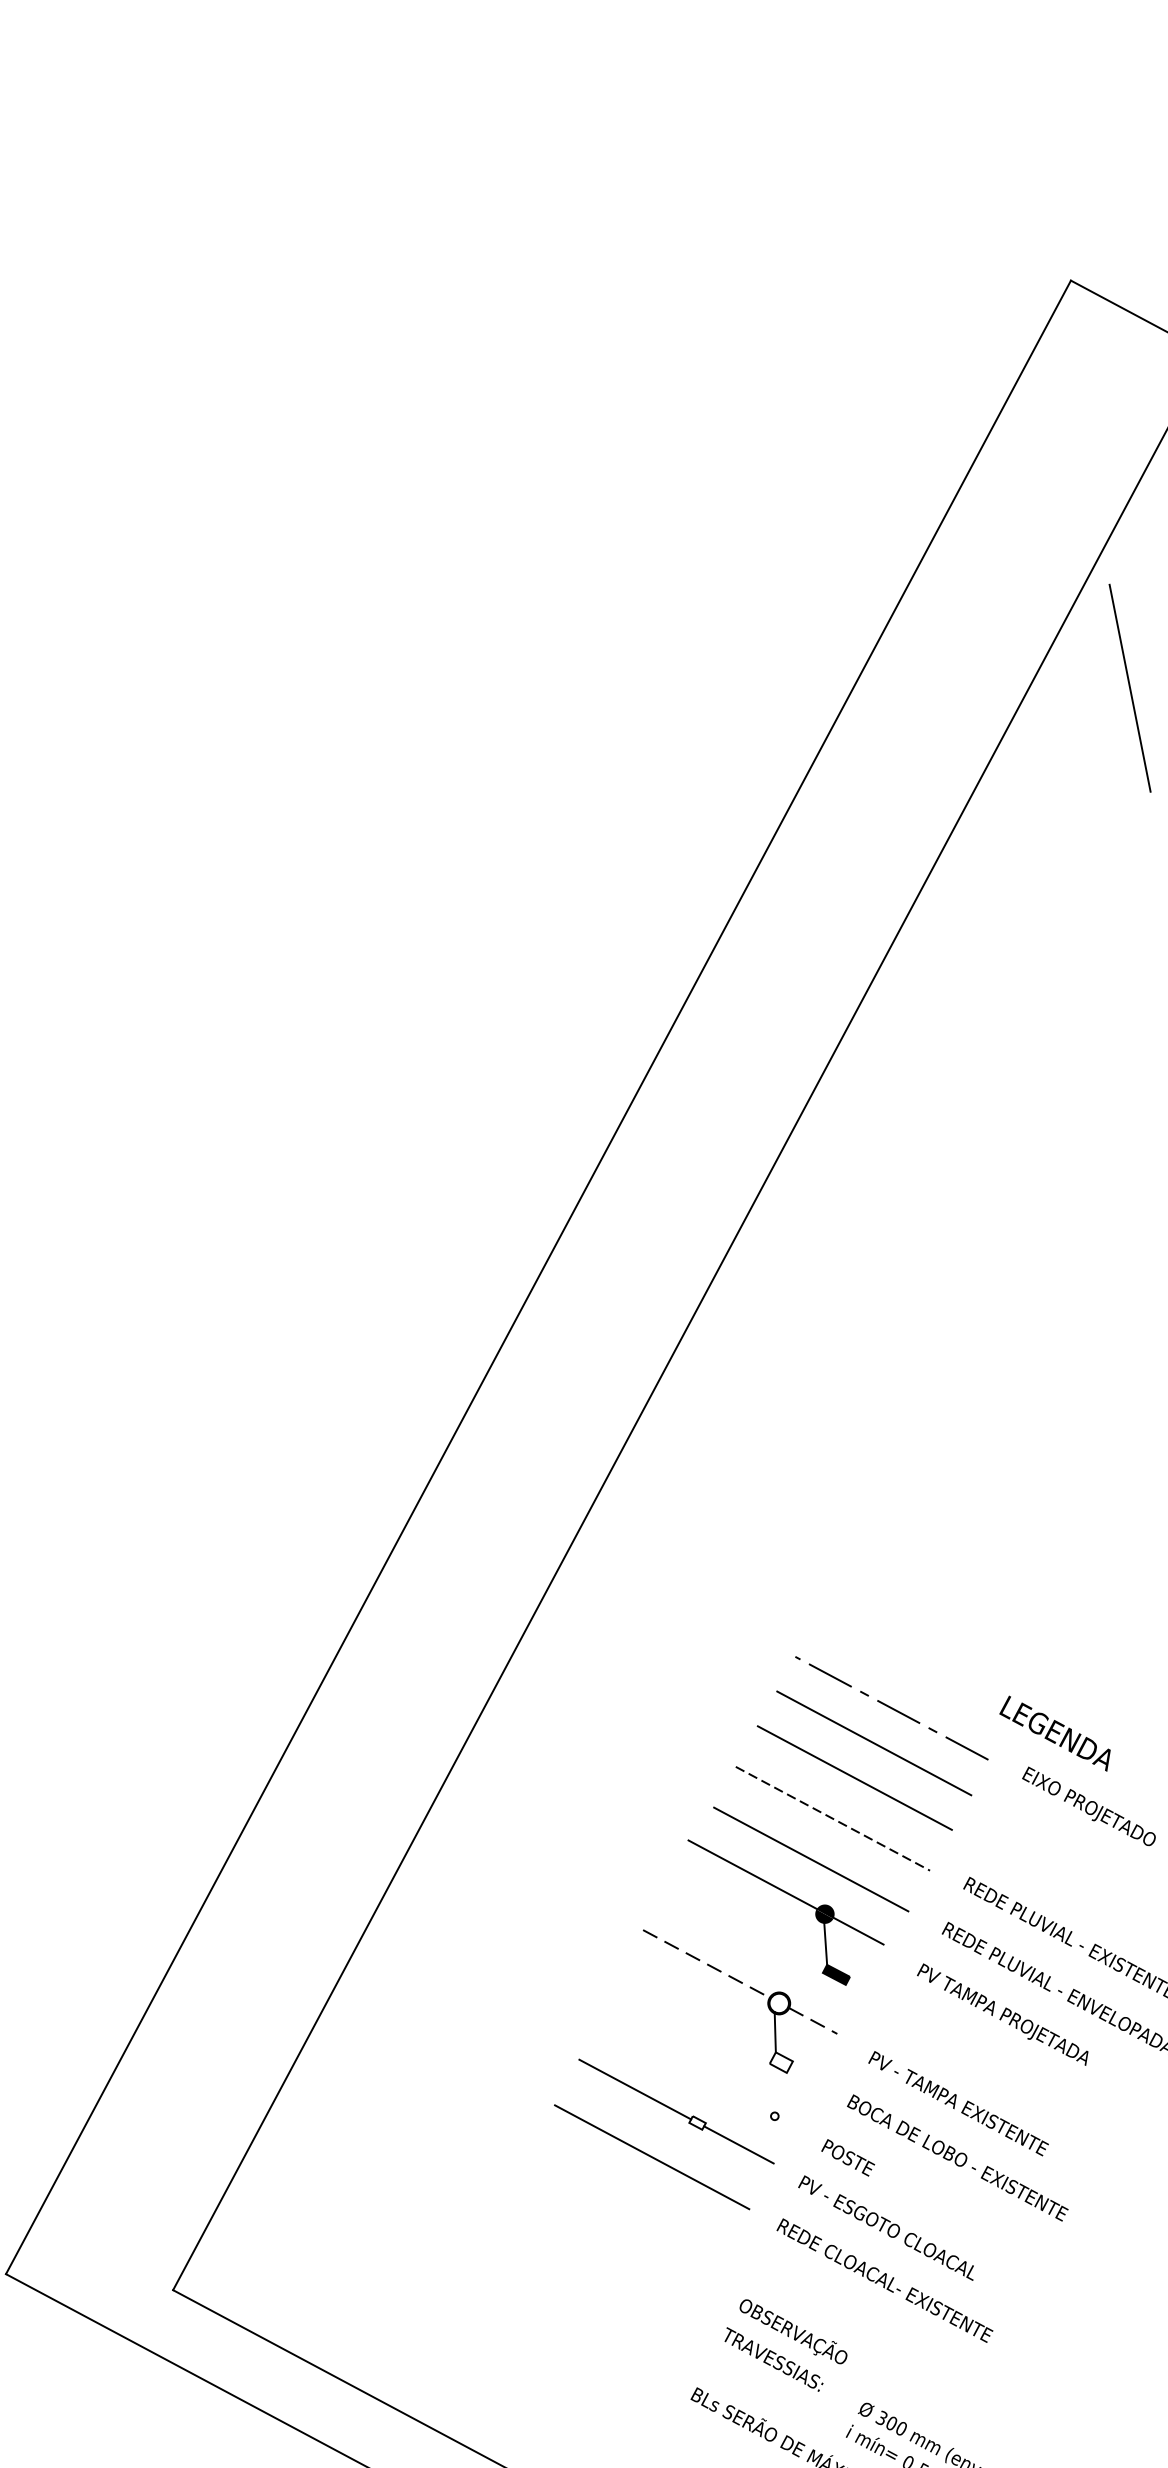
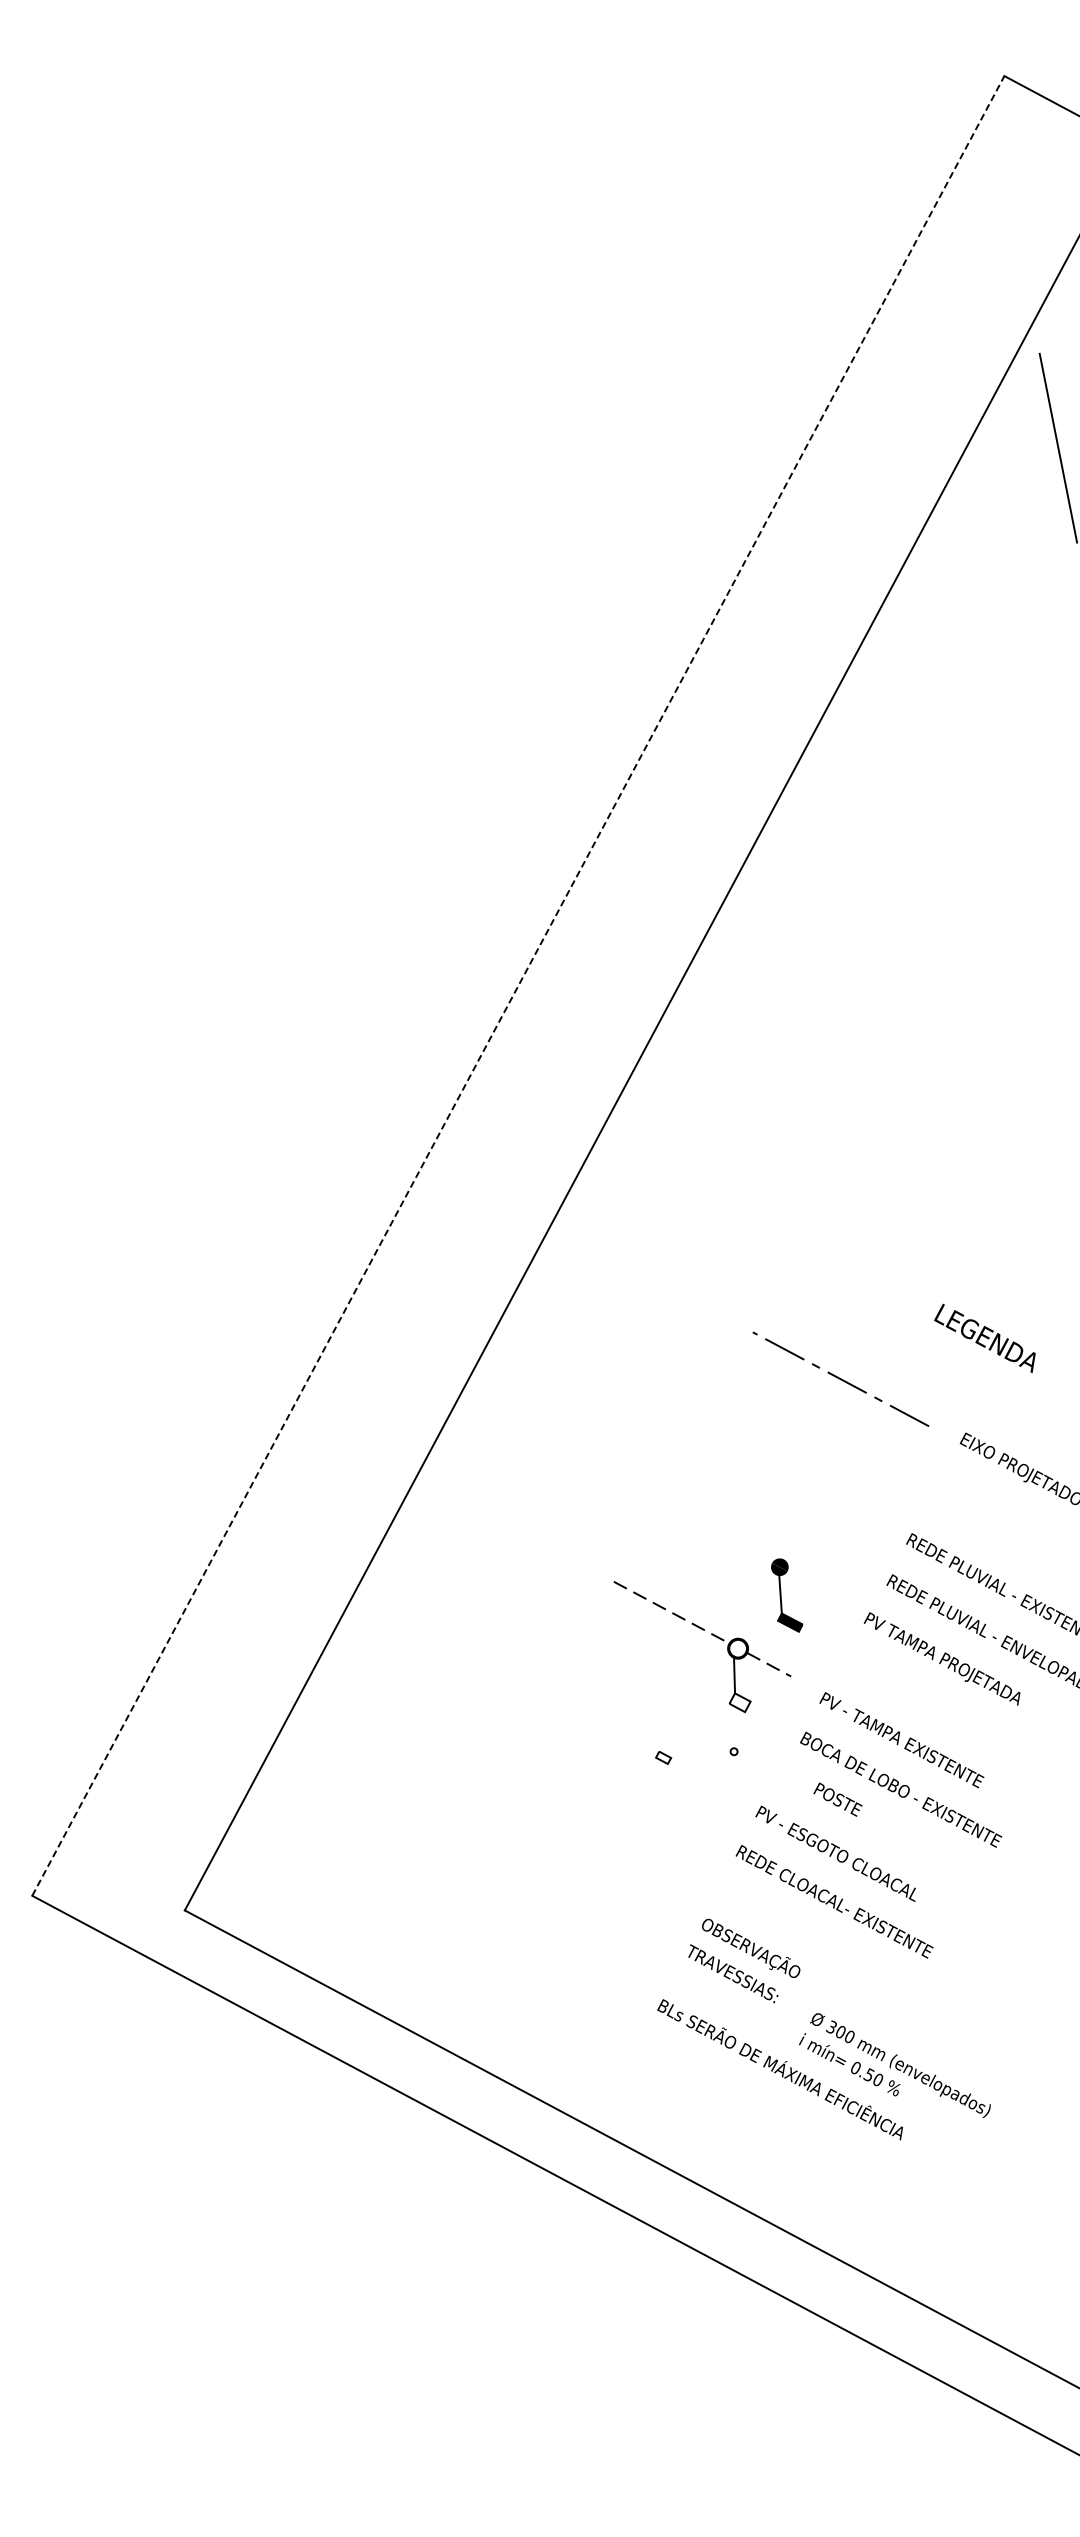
line: (538, 1276) -> (518, 985), solid -> dashed
text: (1054, 1733) -> (984, 1338), moved
line: (873, 1743) -> (824, 1411), removed
line: (854, 1777) -> (806, 1442), removed
line: (832, 1818) -> (786, 1479), removed
line: (811, 1858) -> (767, 1516), removed
line: (753, 1873) -> (714, 1530), removed
line: (858, 1930) -> (810, 1582), removed
line: (635, 2089) -> (606, 1727), removed
line: (739, 2144) -> (701, 1777), removed
line: (651, 2156) -> (621, 1788), removed
text: (847, 2157) -> (837, 1799), moved

